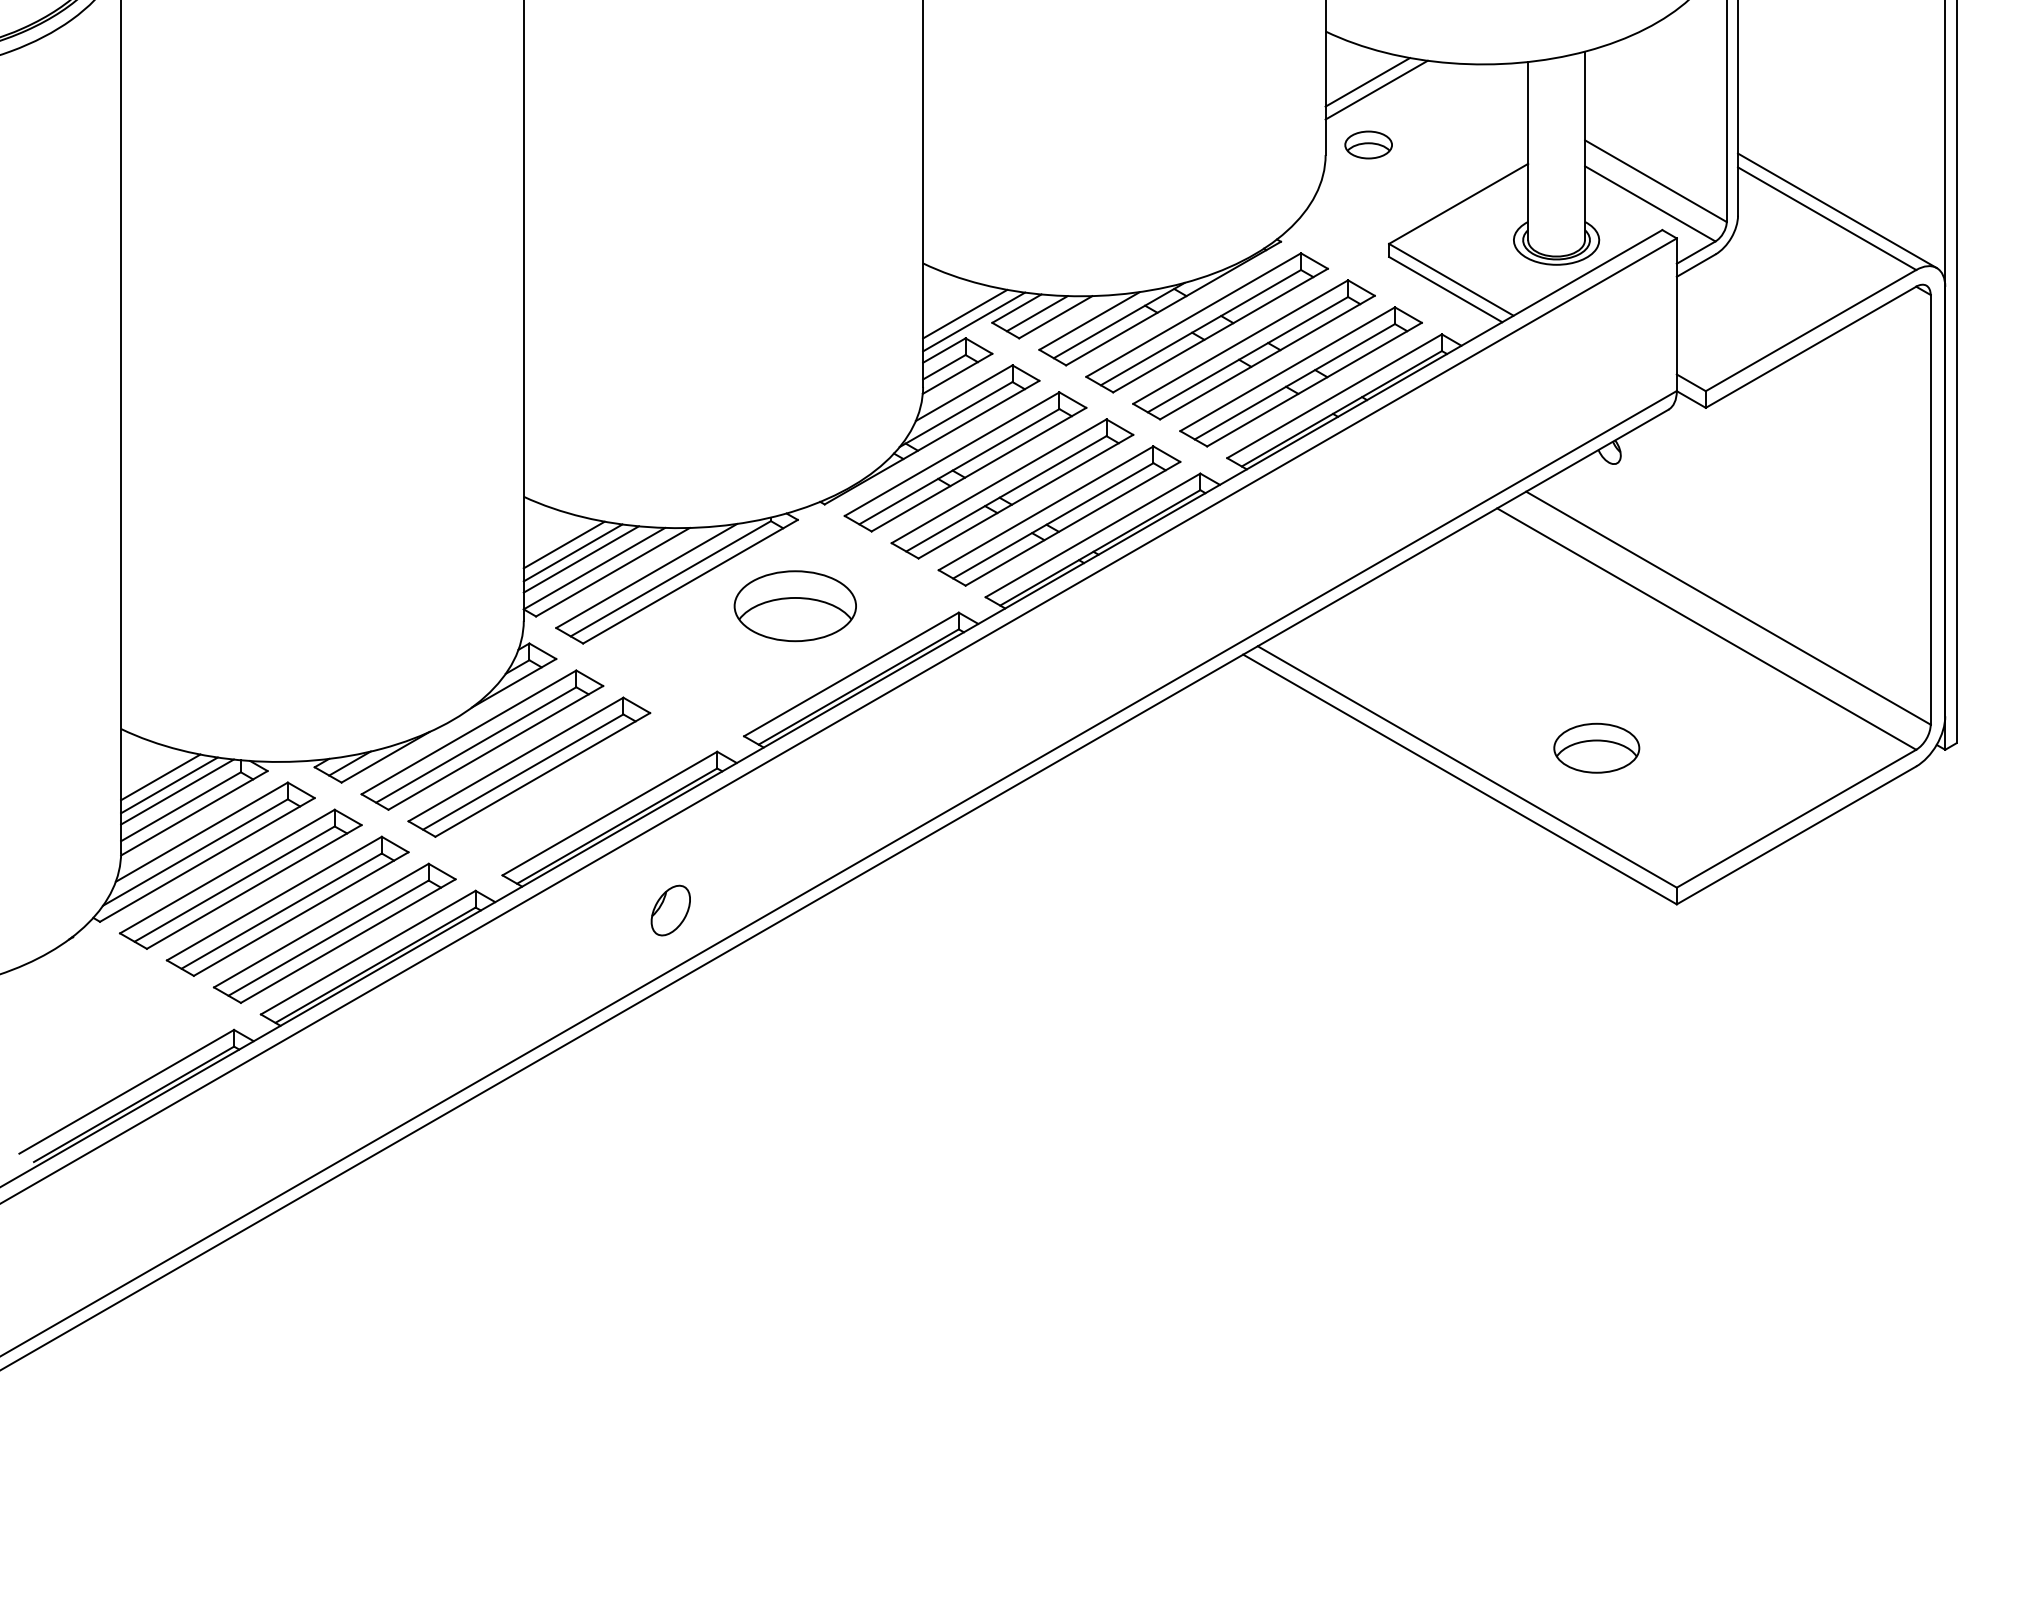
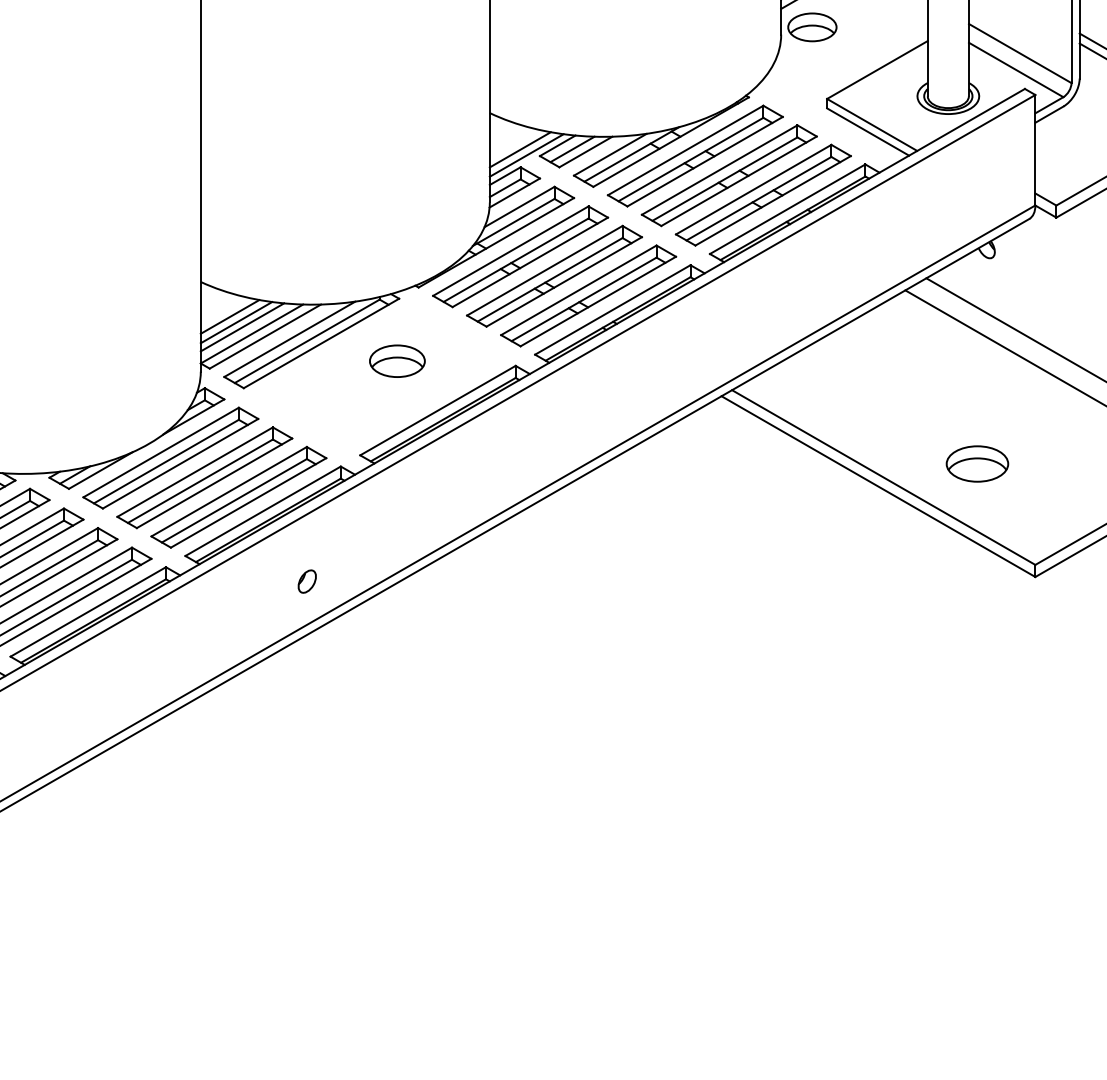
part: (1368, 144) -> (812, 27), size x1.43
part: (795, 606) -> (397, 361), size x0.62
part: (576, 793) -> (238, 496), added
part: (670, 910) -> (307, 581), size x0.62

